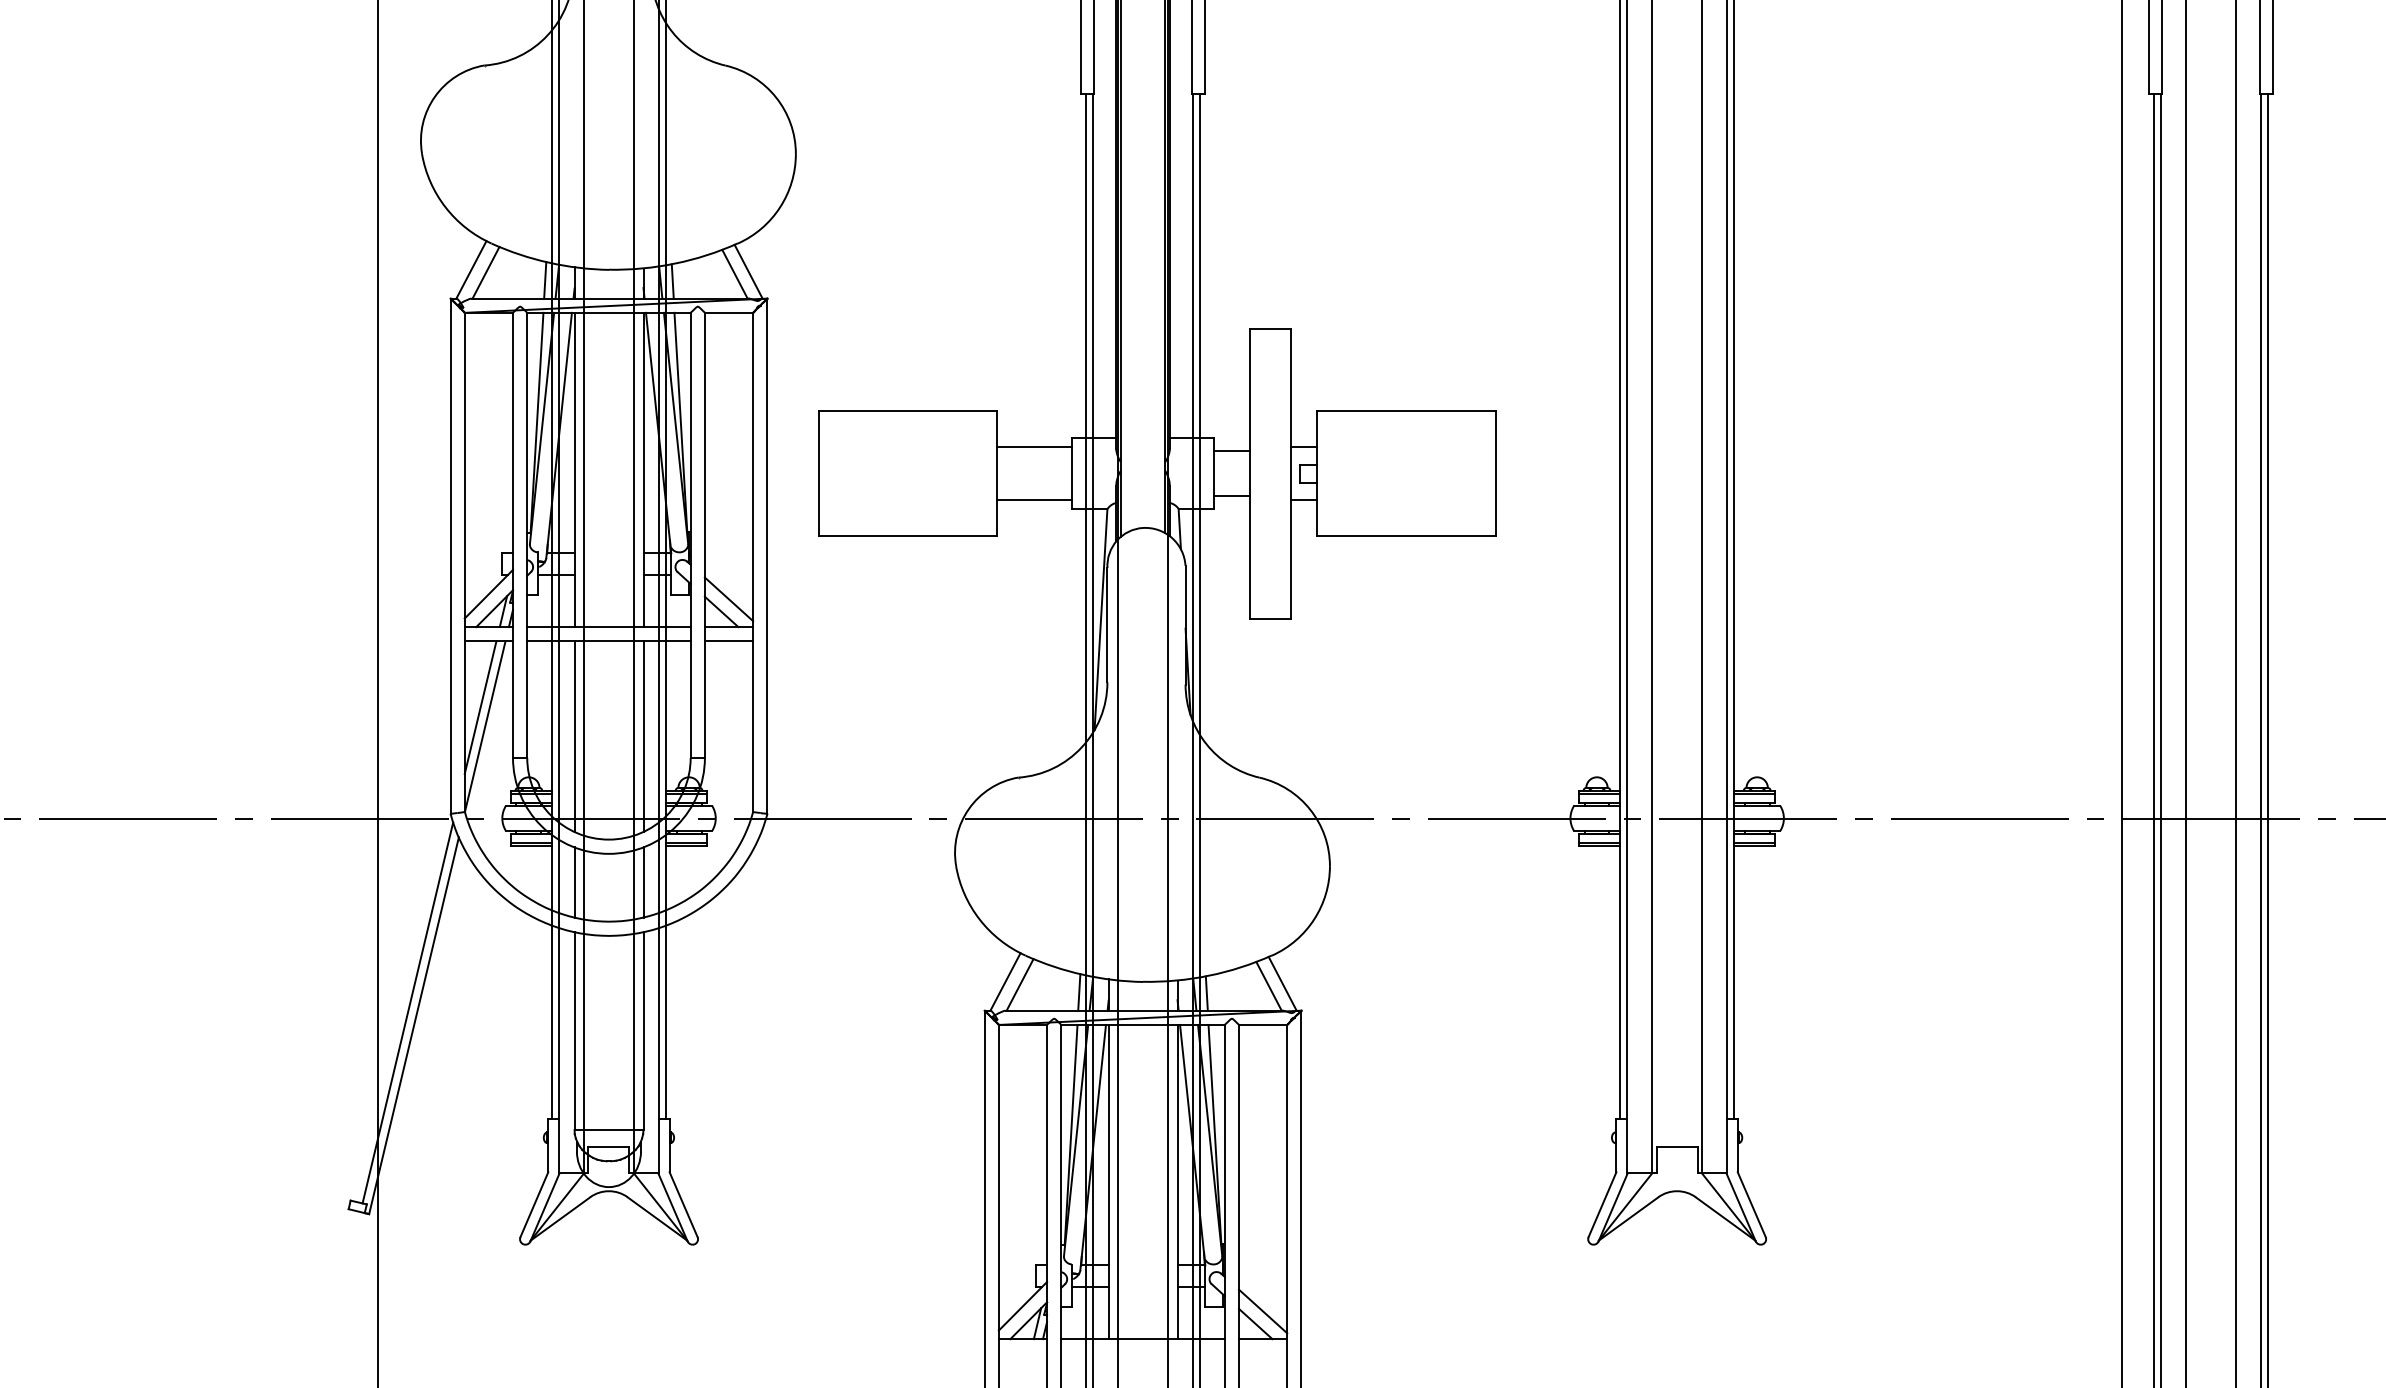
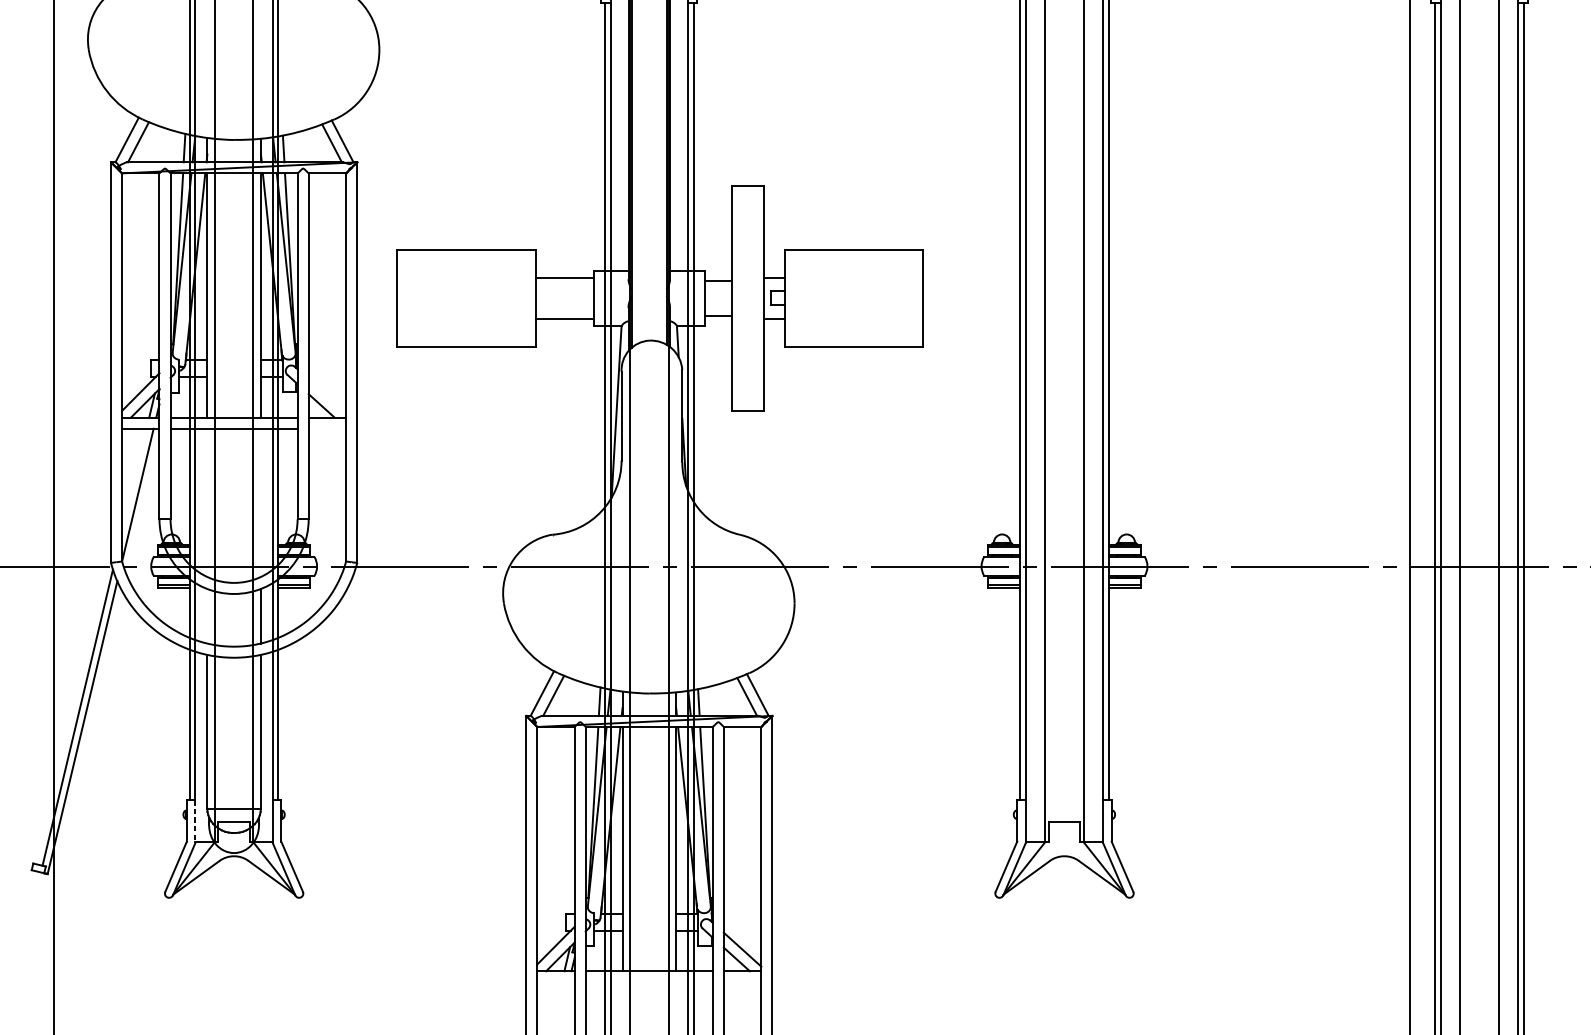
line: (728, 599) -> (327, 396), removed
line: (728, 641) -> (327, 428), removed
line: (480, 707) -> (134, 480), removed
line: (574, 736) -> (207, 502), removed
line: (643, 736) -> (260, 502), removed
line: (574, 882) -> (207, 616), removed
line: (559, 1146) -> (195, 821), solid -> dashed

